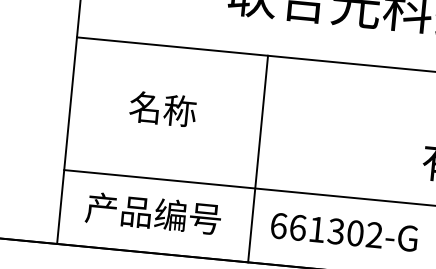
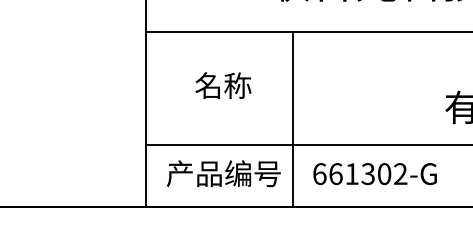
line: (258, 158) -> (293, 119), moved
text: (343, 232) -> (374, 174), moved

